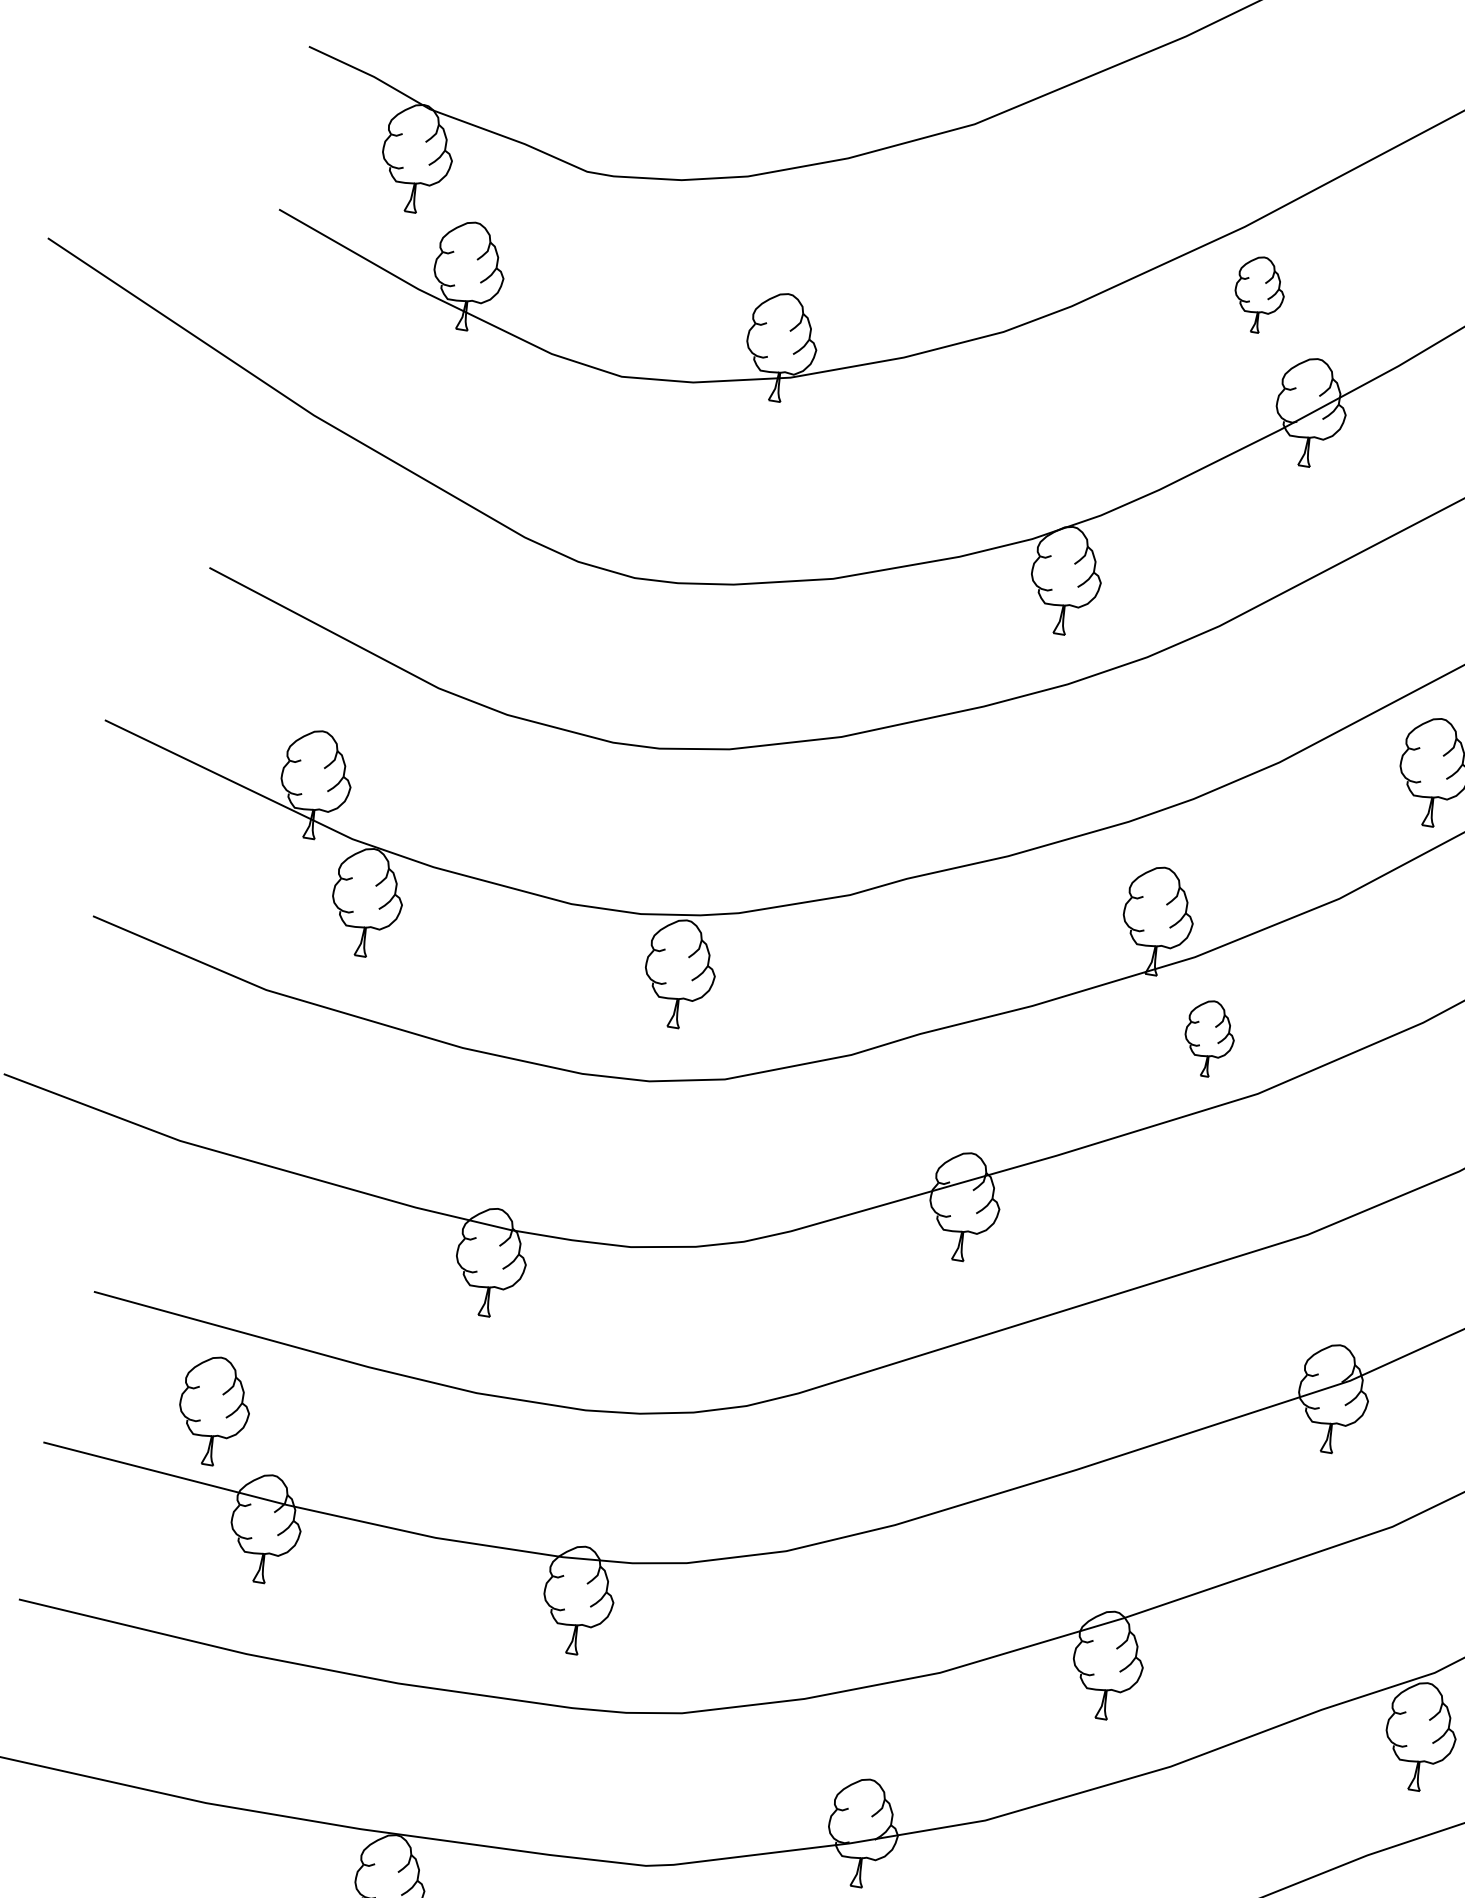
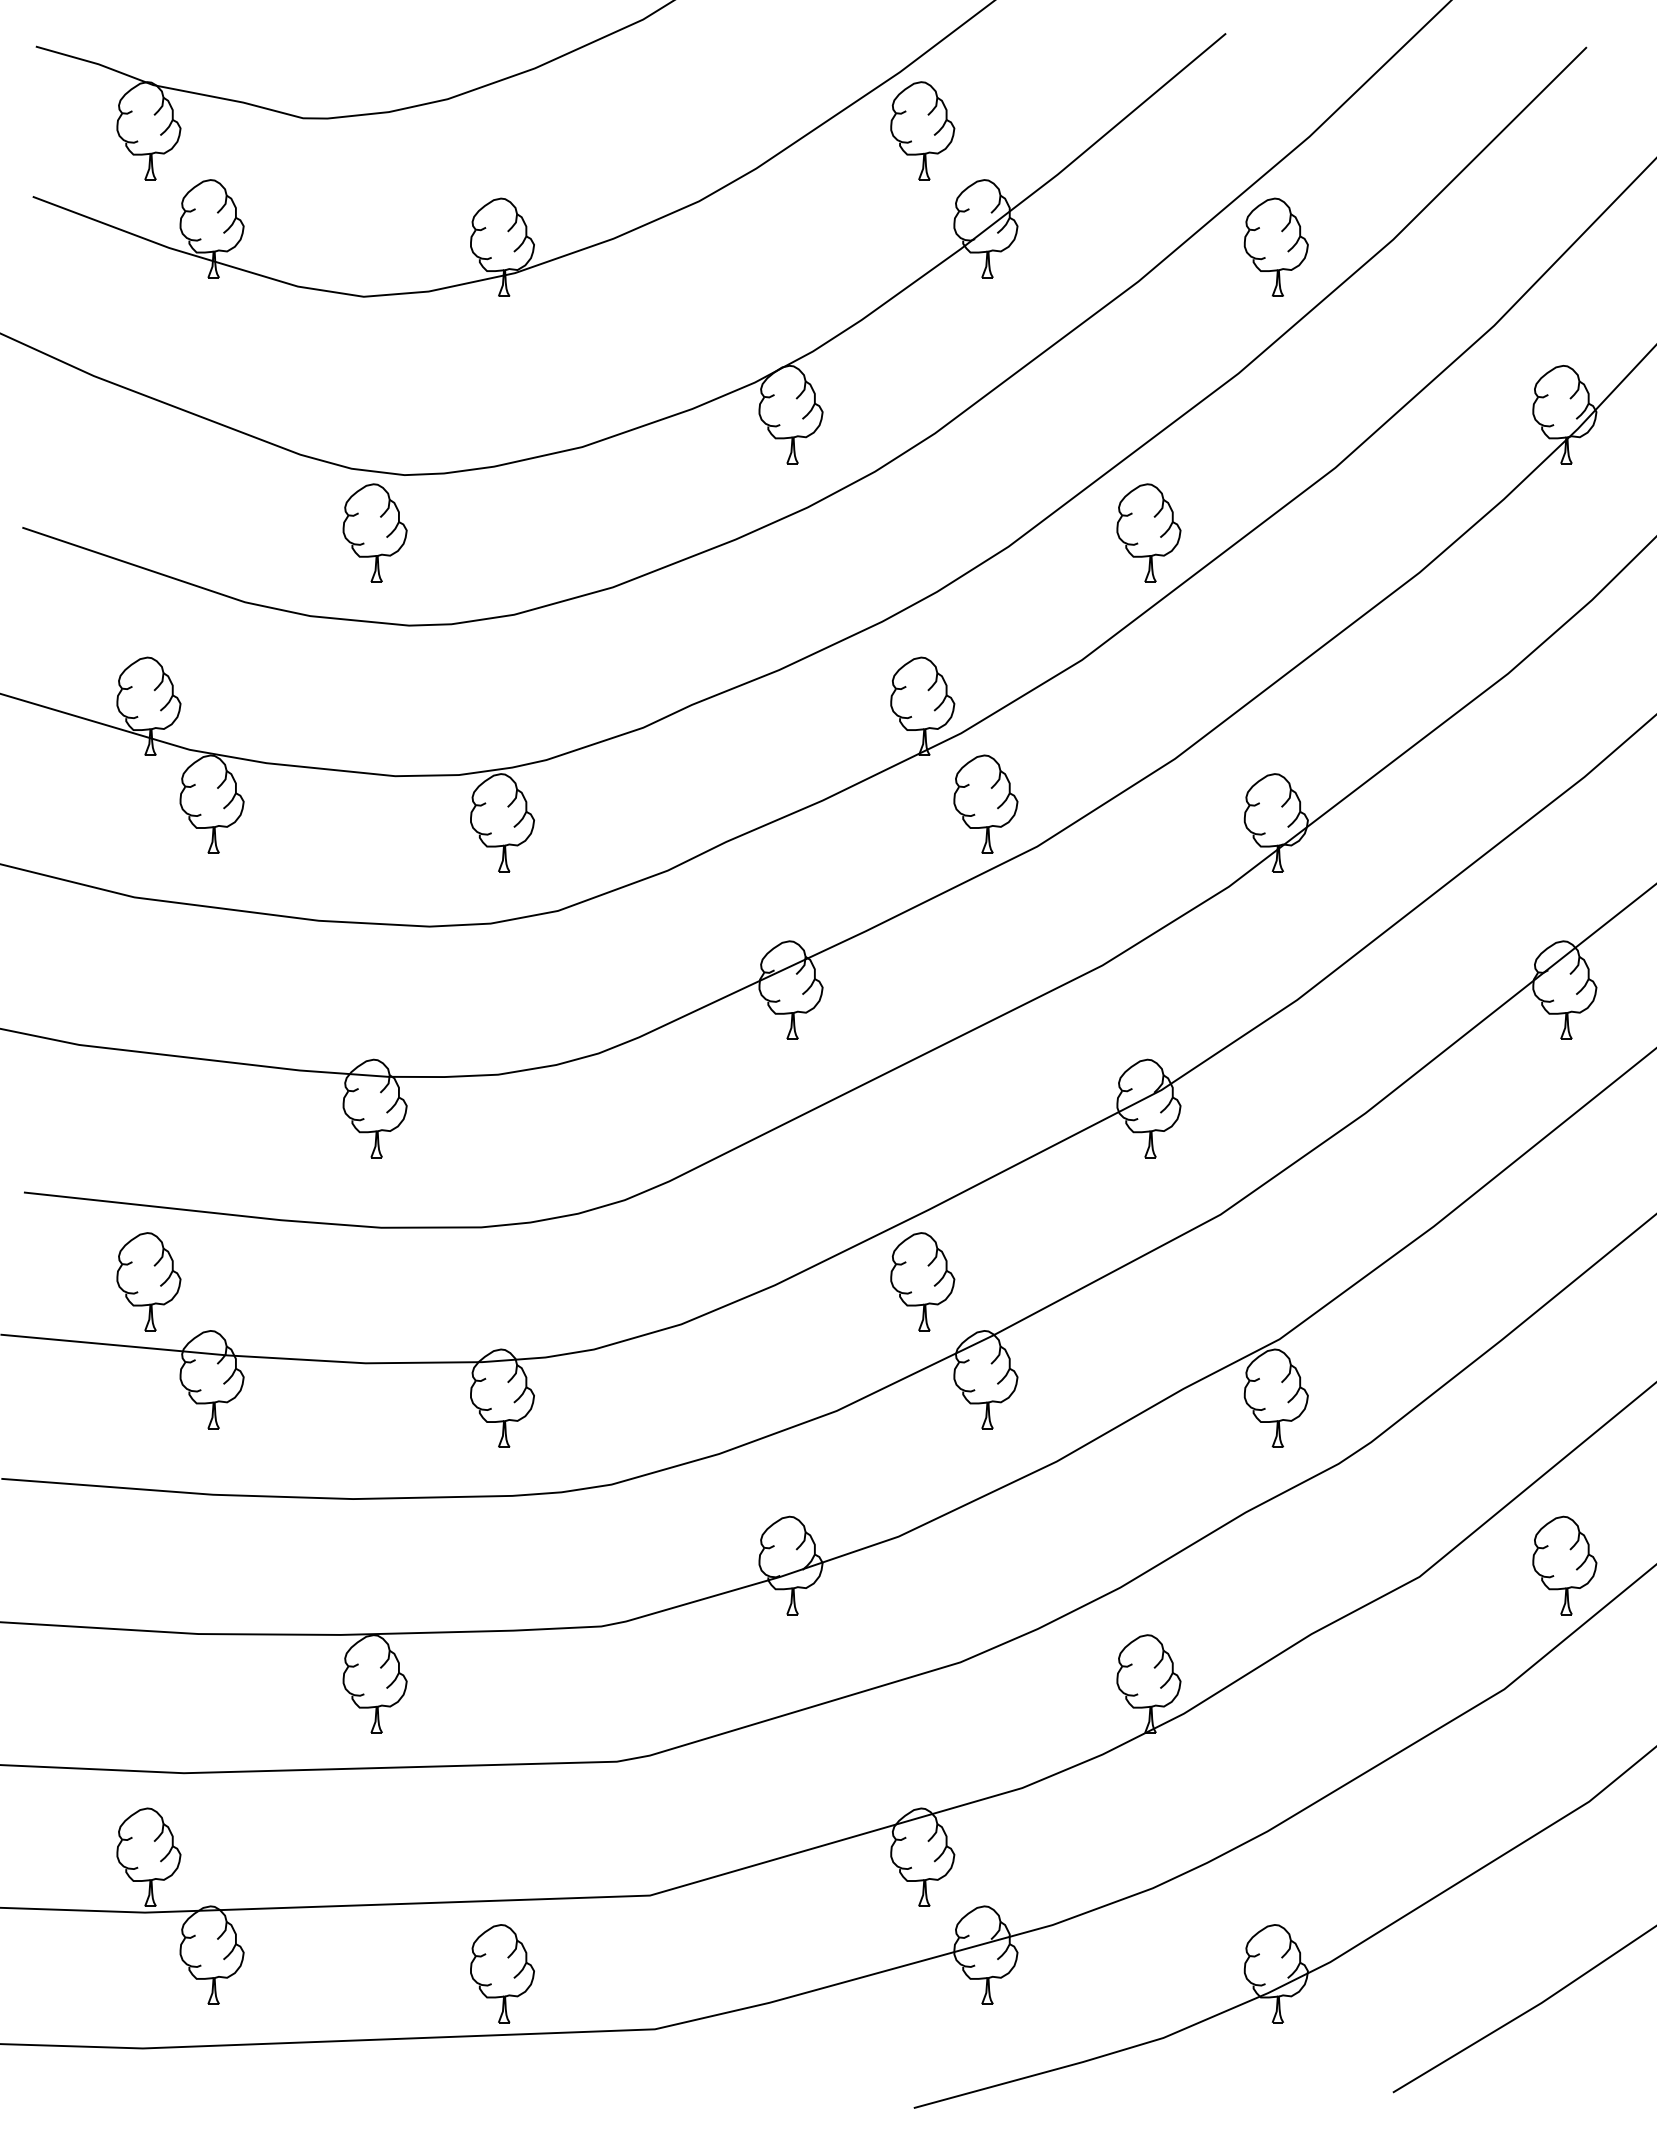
part: (1259, 294) -> (922, 130), size x1.43
part: (591, 635) -> (374, 532), added
part: (1209, 1037) -> (985, 803), size x1.43
part: (1056, 1547) -> (922, 1281), added

